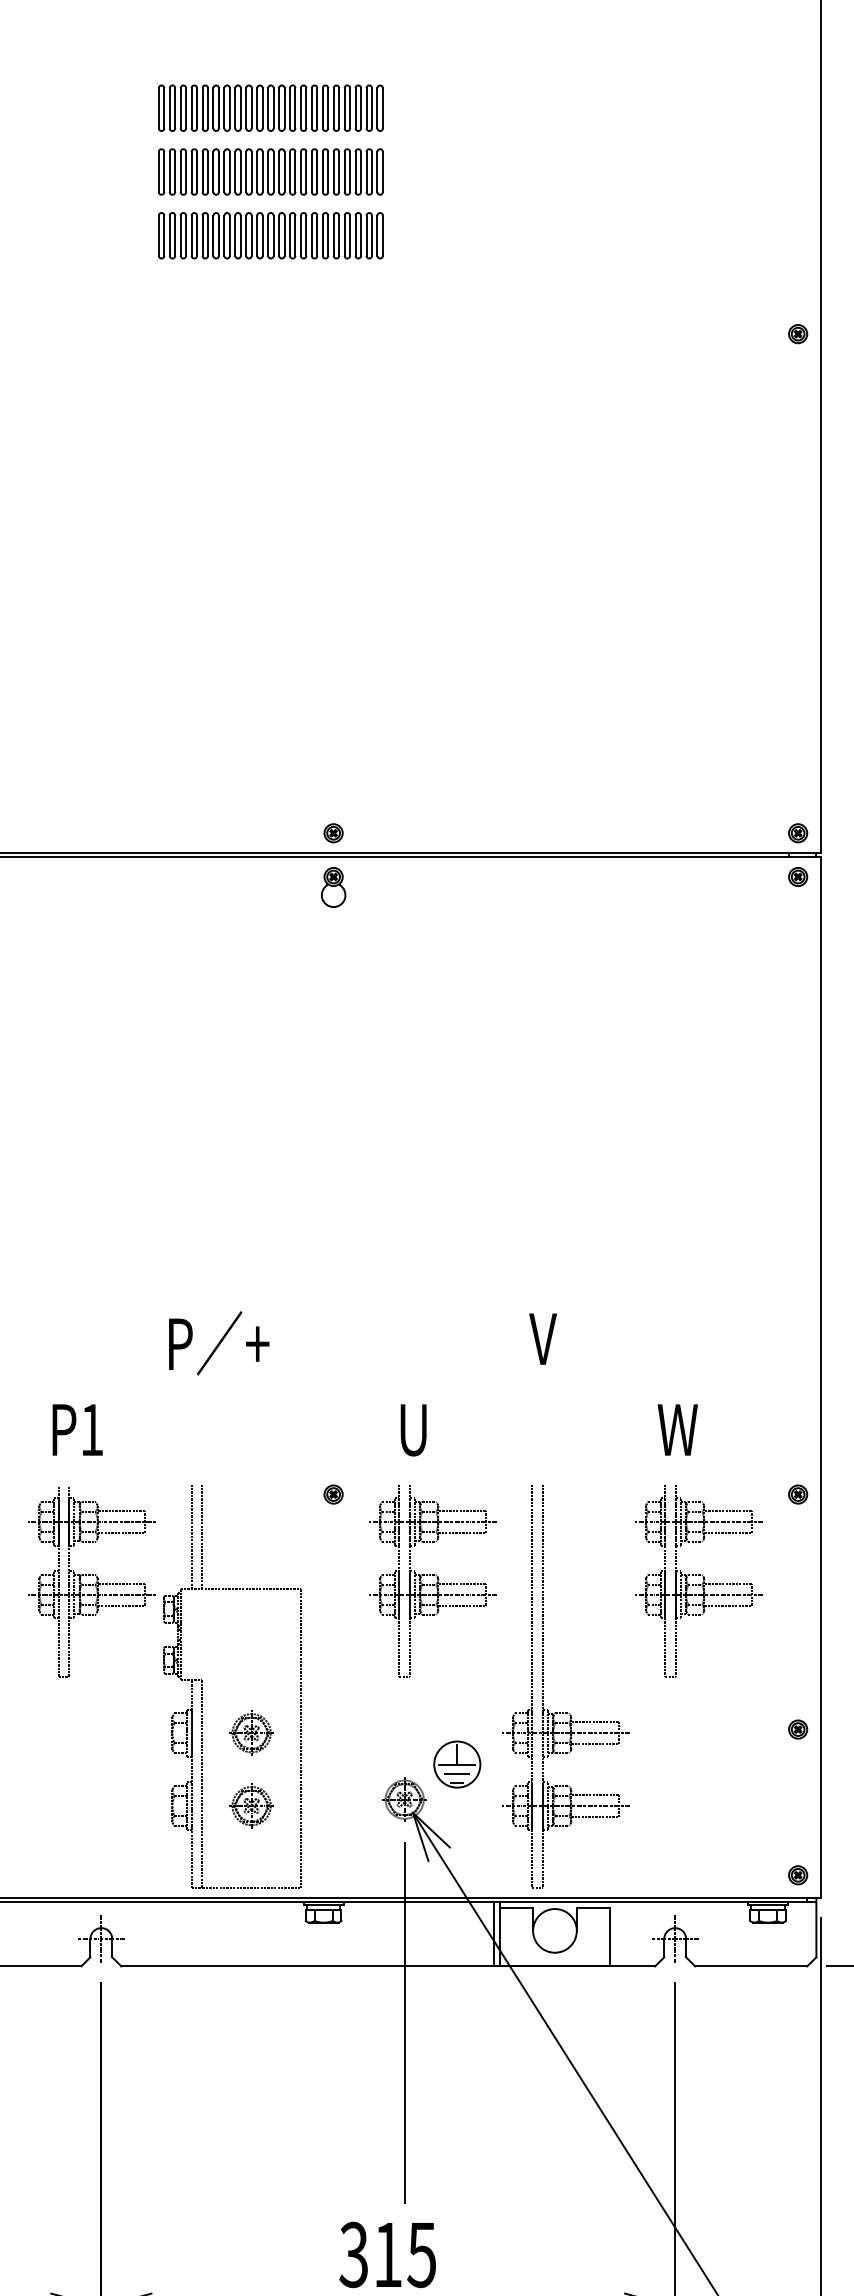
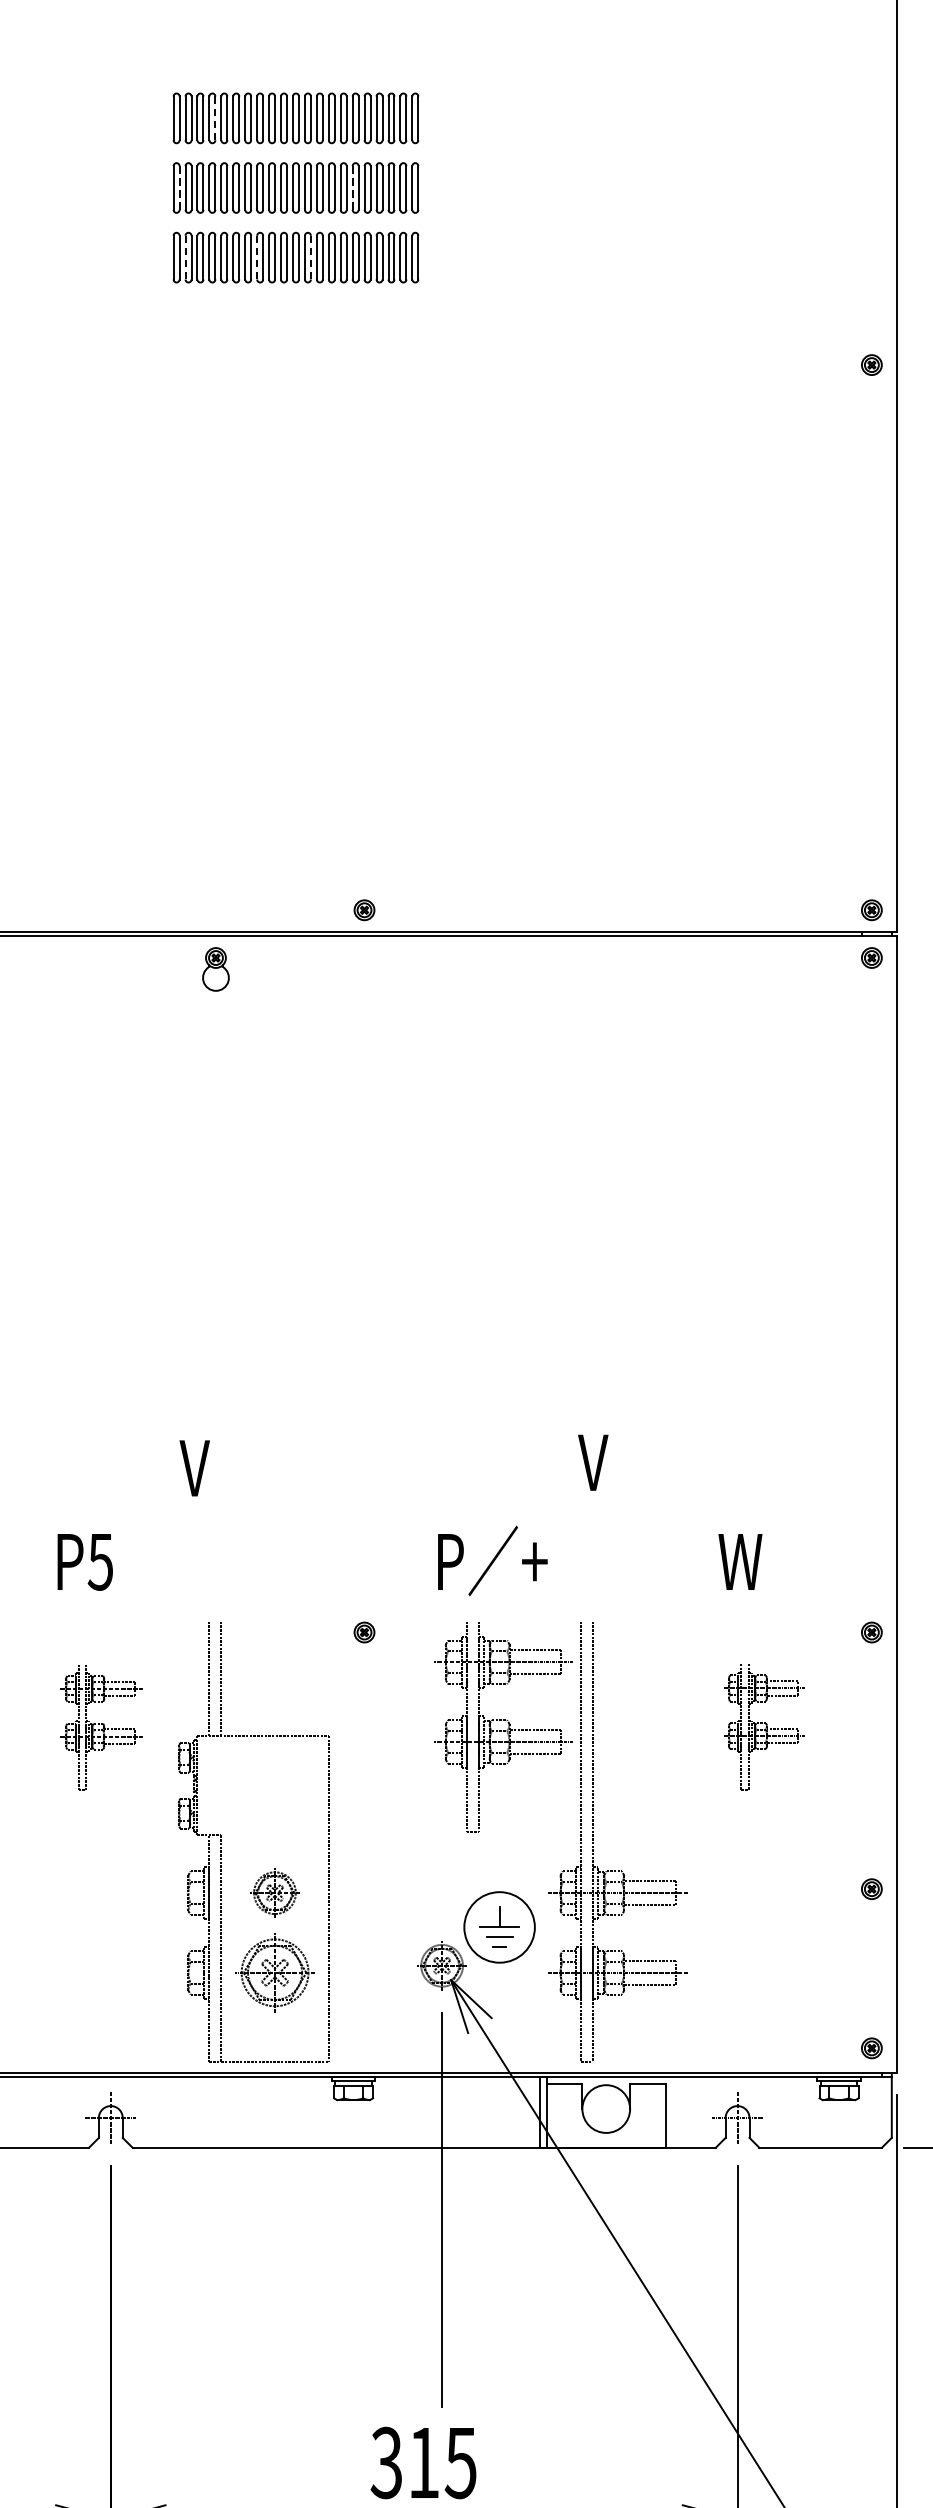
line: (197, 108) -> (215, 118), solid -> dashed
line: (164, 172) -> (179, 188), solid -> dashed
line: (322, 172) -> (352, 188), solid -> dashed
line: (169, 236) -> (185, 258), solid -> dashed
line: (235, 236) -> (257, 258), solid -> dashed
line: (284, 236) -> (310, 258), solid -> dashed
part: (333, 887) -> (215, 969), moved
text: (216, 1343) -> (236, 1467), P／+ -> V
text: (450, 1428) -> (492, 1560), U -> P／+
text: (91, 1430) -> (100, 1562), P1 -> P5
part: (432, 1581) -> (503, 1727), moved
part: (698, 1581) -> (763, 1727), size x0.6
part: (91, 1582) -> (100, 1728), size x0.6
circle: (457, 1764) -> (499, 1927), size x1.4
part: (251, 1805) -> (274, 1972), size x1.6

